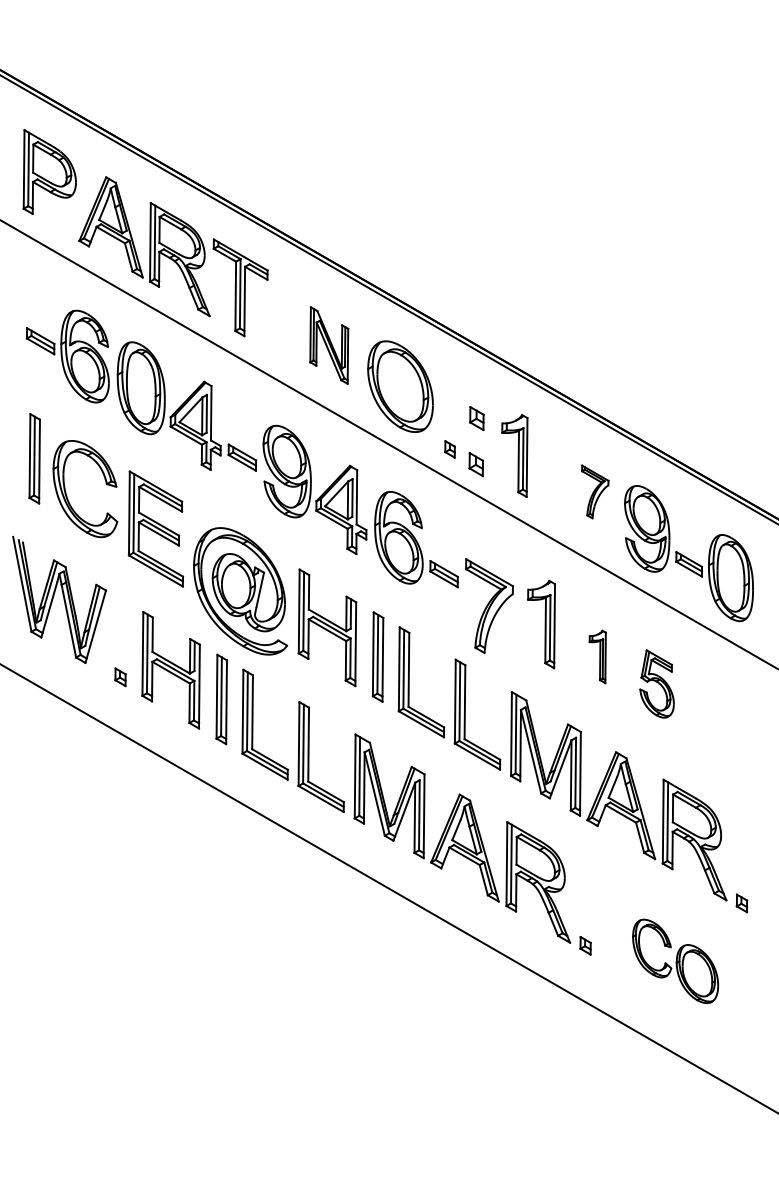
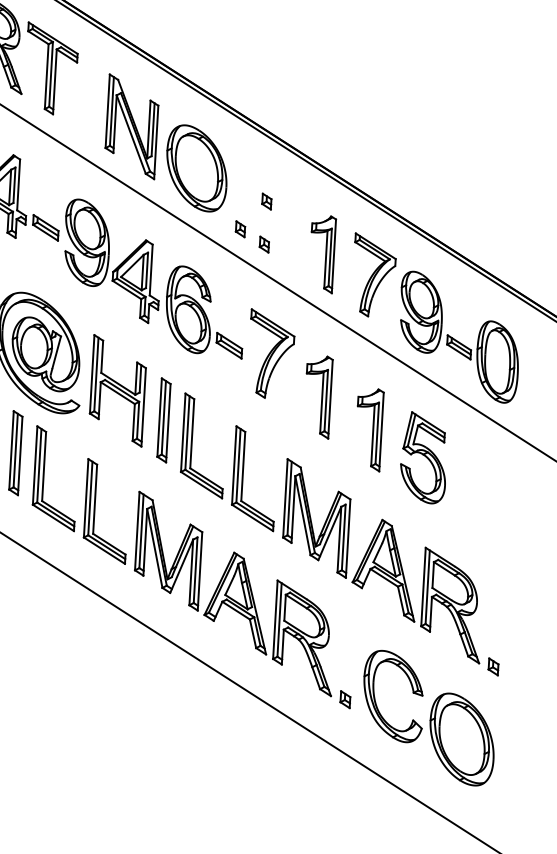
part: (329, 345) -> (132, 126), size x1.43
part: (476, 418) -> (266, 201), size x0.71
part: (514, 455) -> (322, 253), moved
part: (476, 464) -> (264, 244), size x0.71
part: (595, 491) -> (374, 275), size x1.67
part: (489, 606) -> (271, 354), moved
part: (597, 656) -> (369, 429), size x1.67
part: (656, 683) -> (423, 457), size x1.43
part: (675, 961) -> (428, 718), size x1.67

